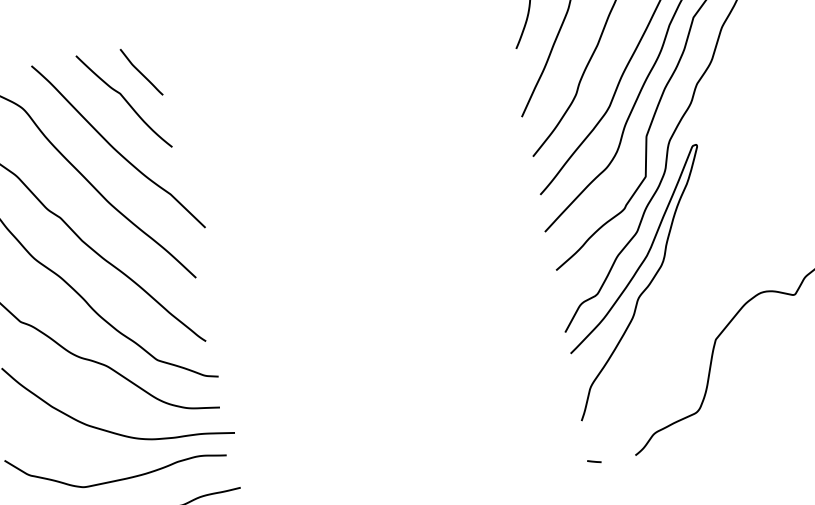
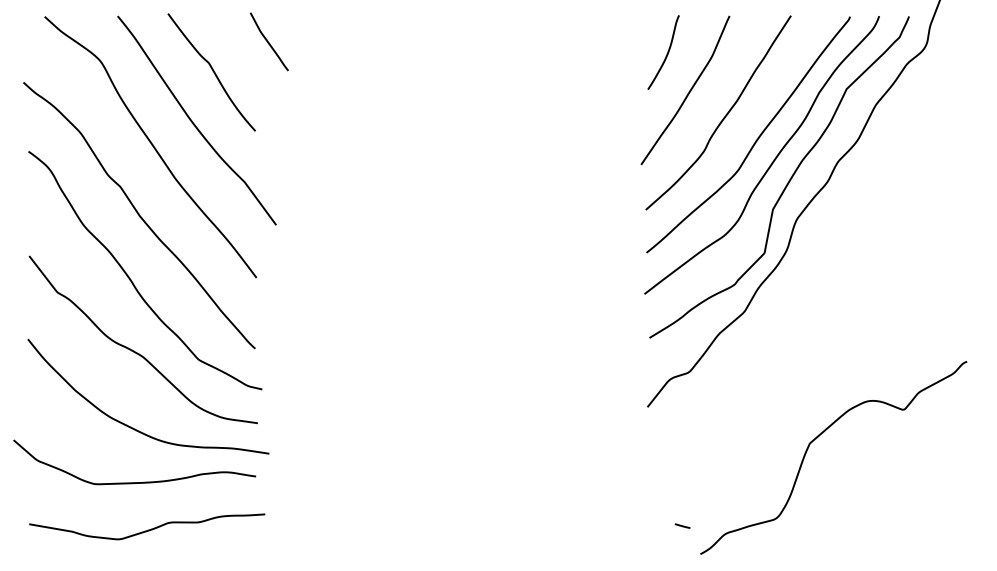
curve: (140, 72) -> (268, 41), moved
curve: (633, 277) -> (732, 360), removed
line: (594, 461) -> (682, 525), moved

